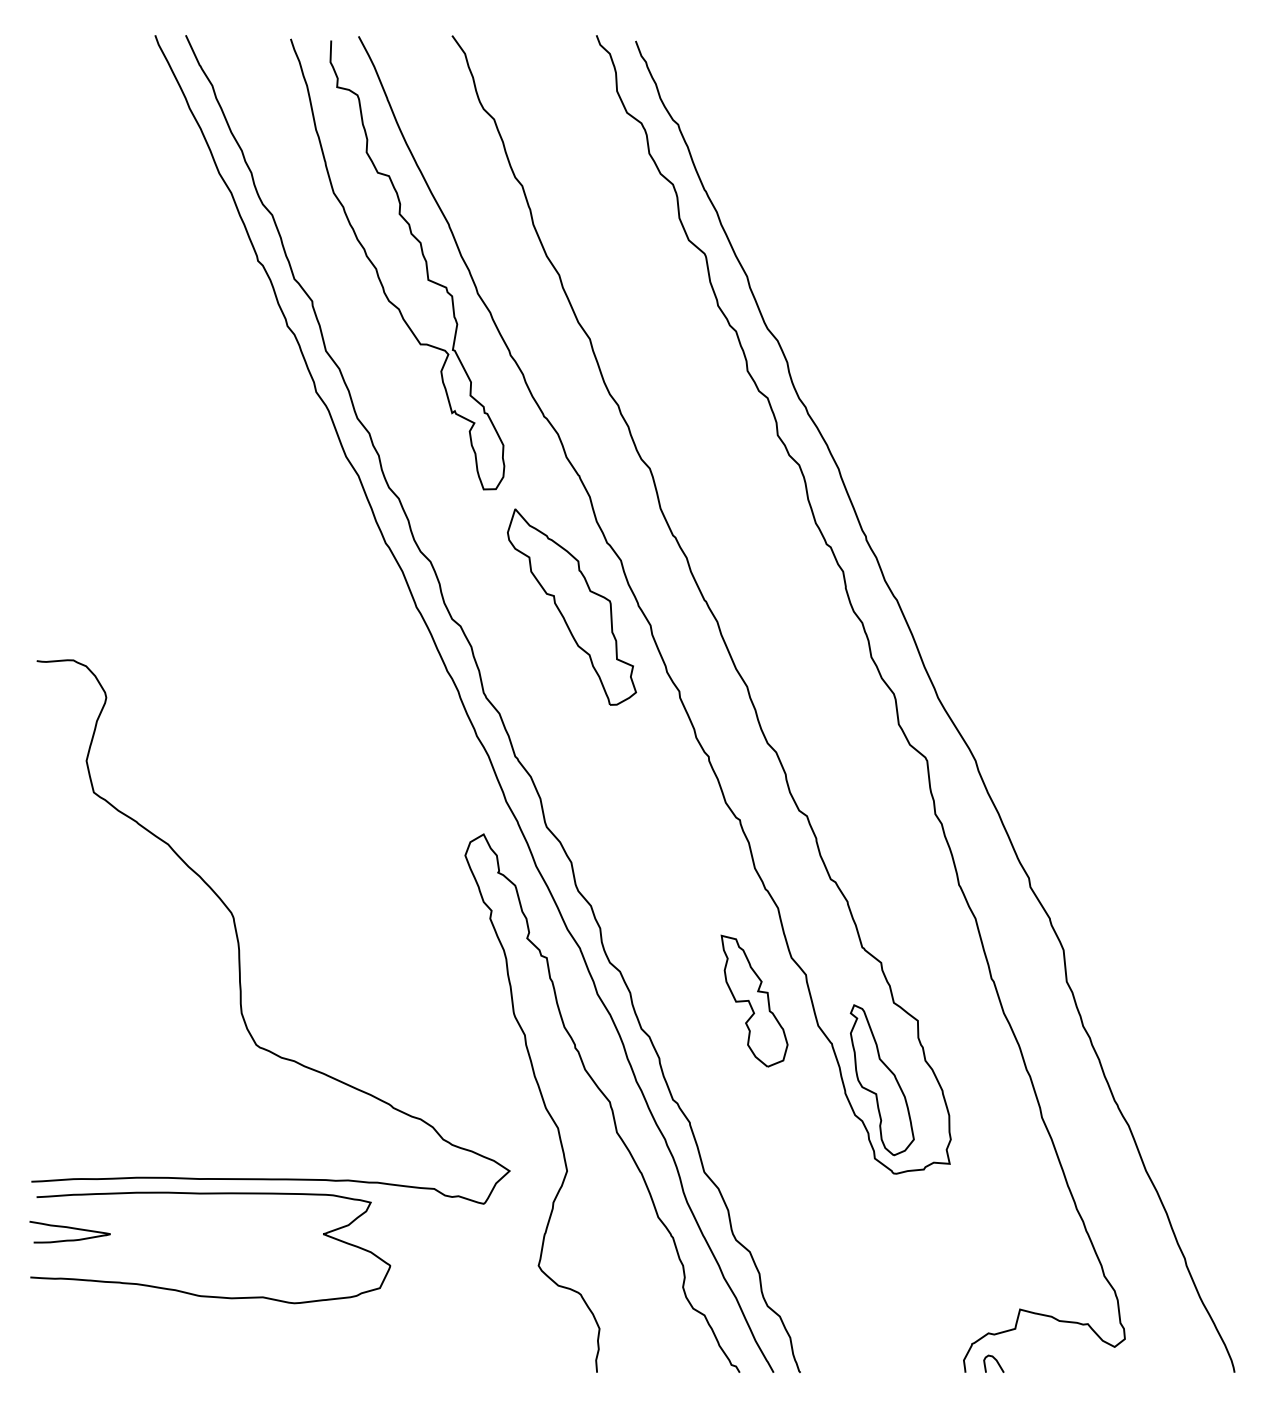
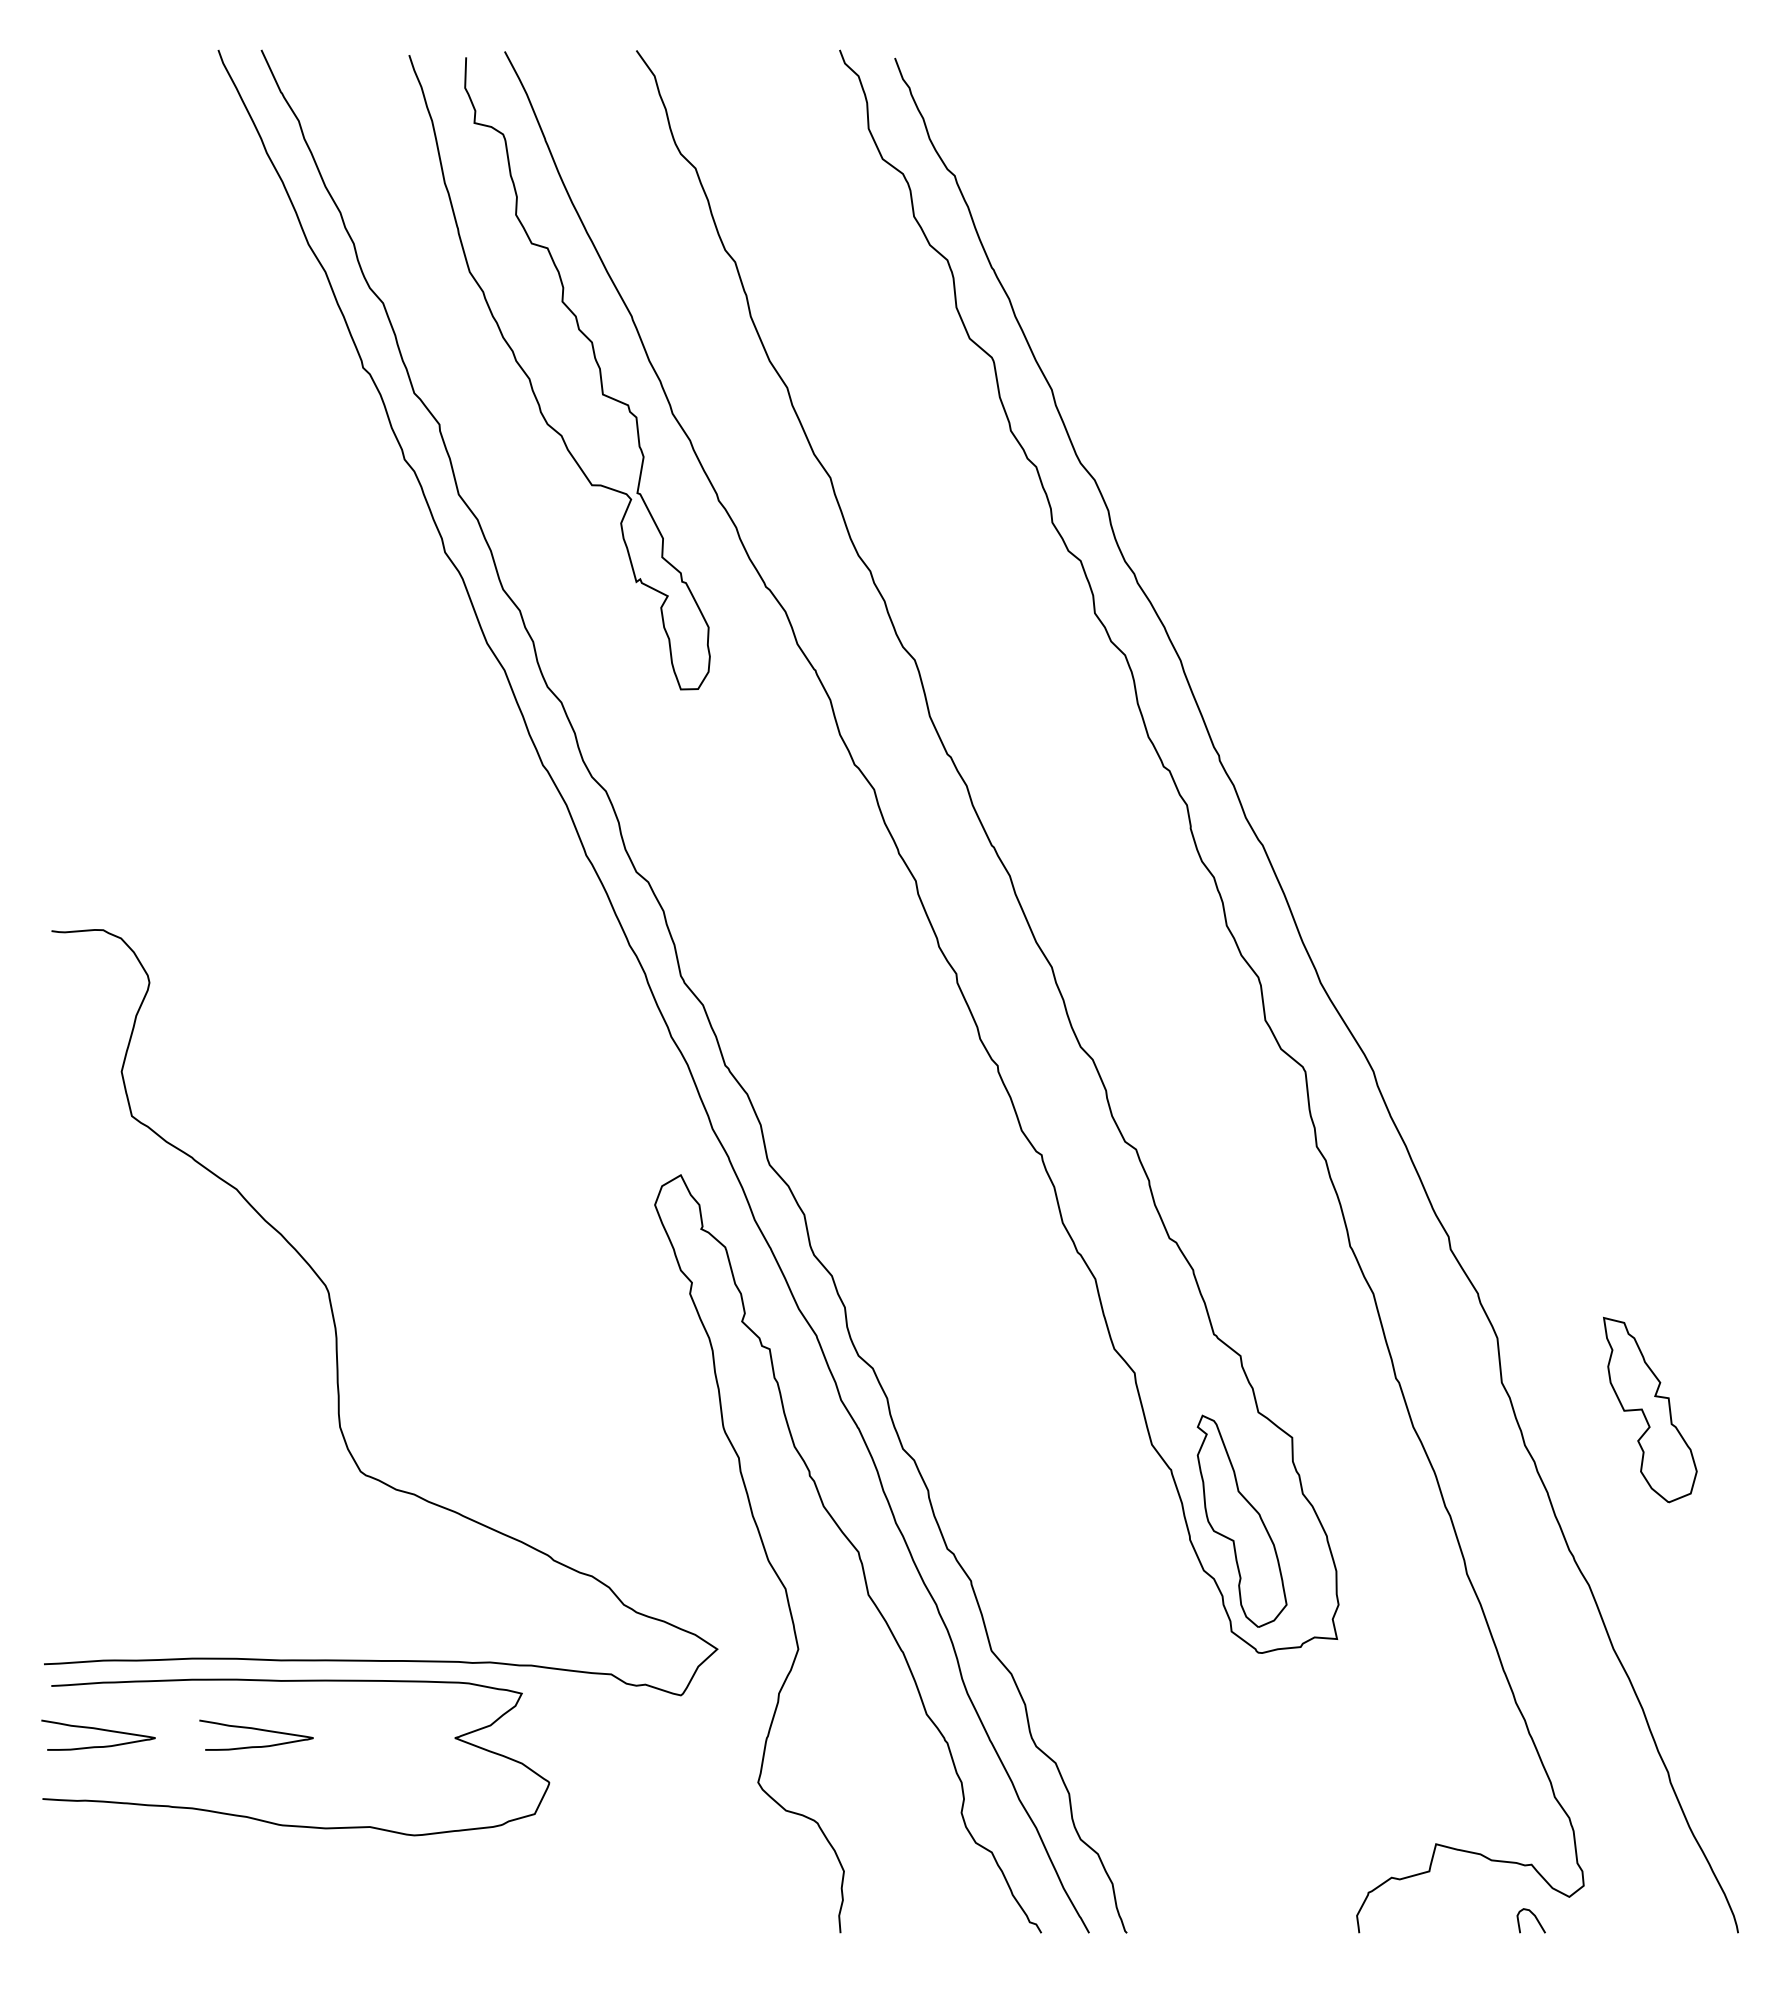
part: (572, 606) -> (805, 854), removed
part: (754, 1000) -> (1650, 1409), moved
curve: (183, 1228) -> (257, 1730), added
curve: (996, 1362) -> (1535, 1918), moved

